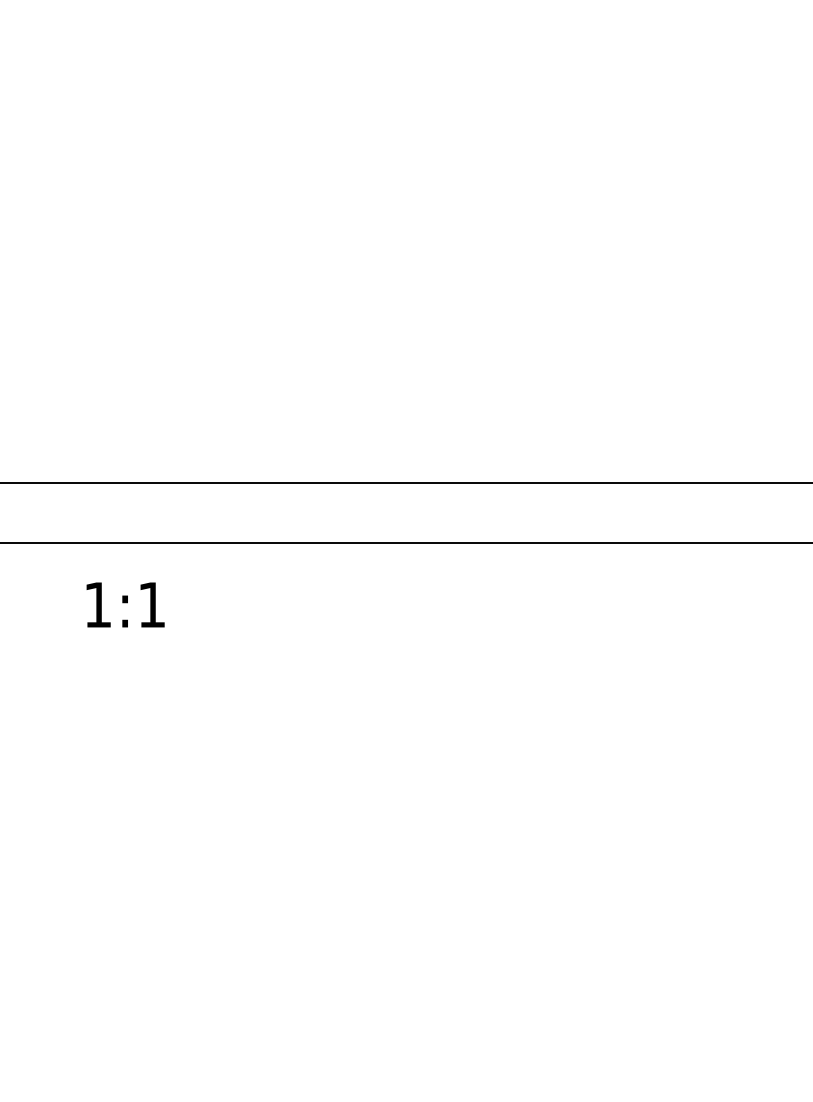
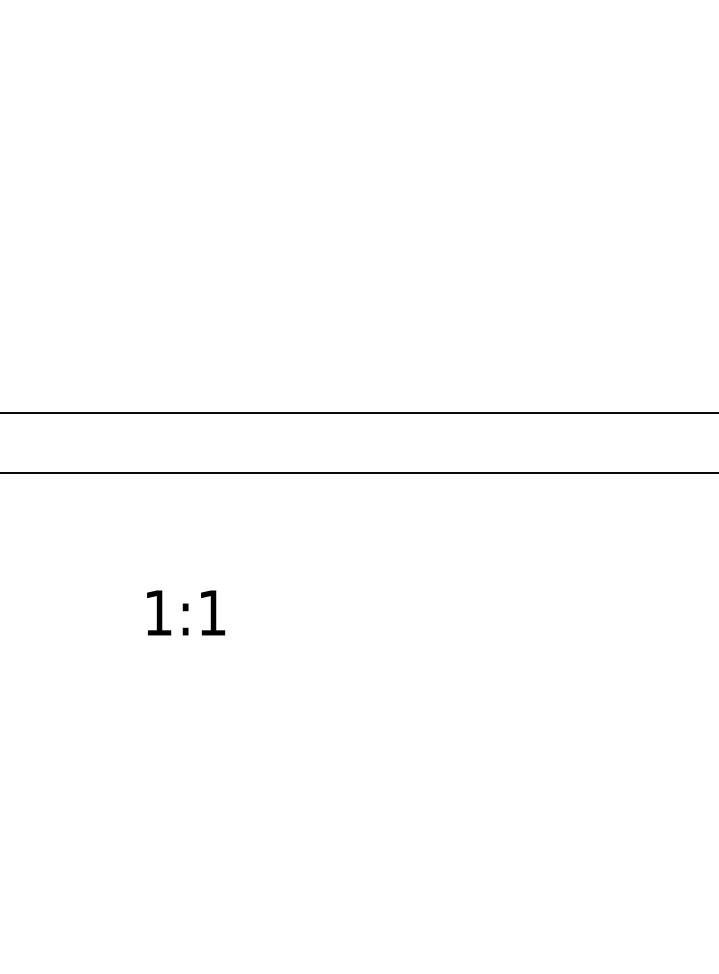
text: (125, 604) -> (185, 612), moved

